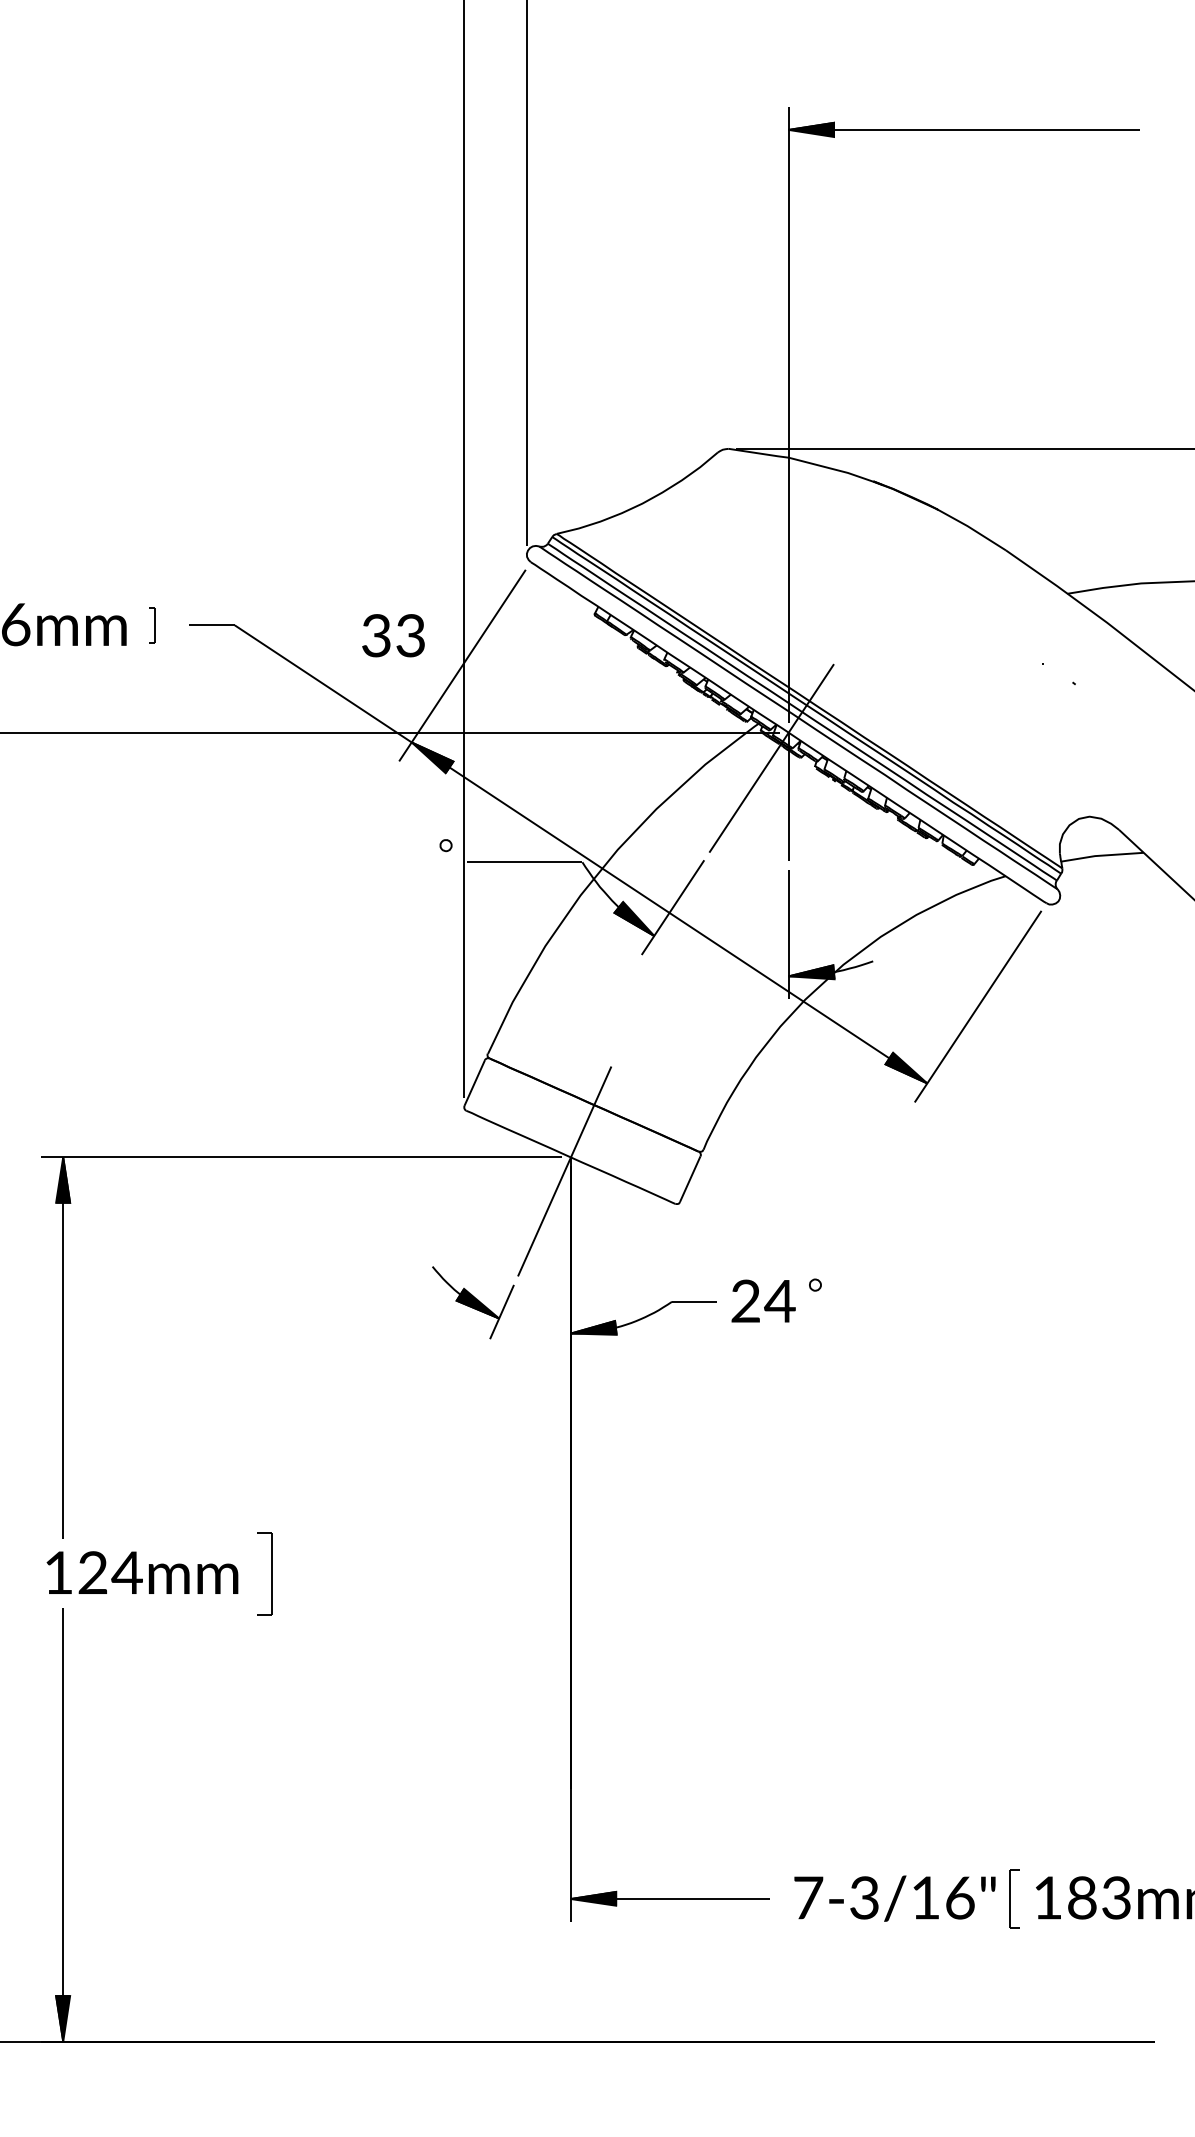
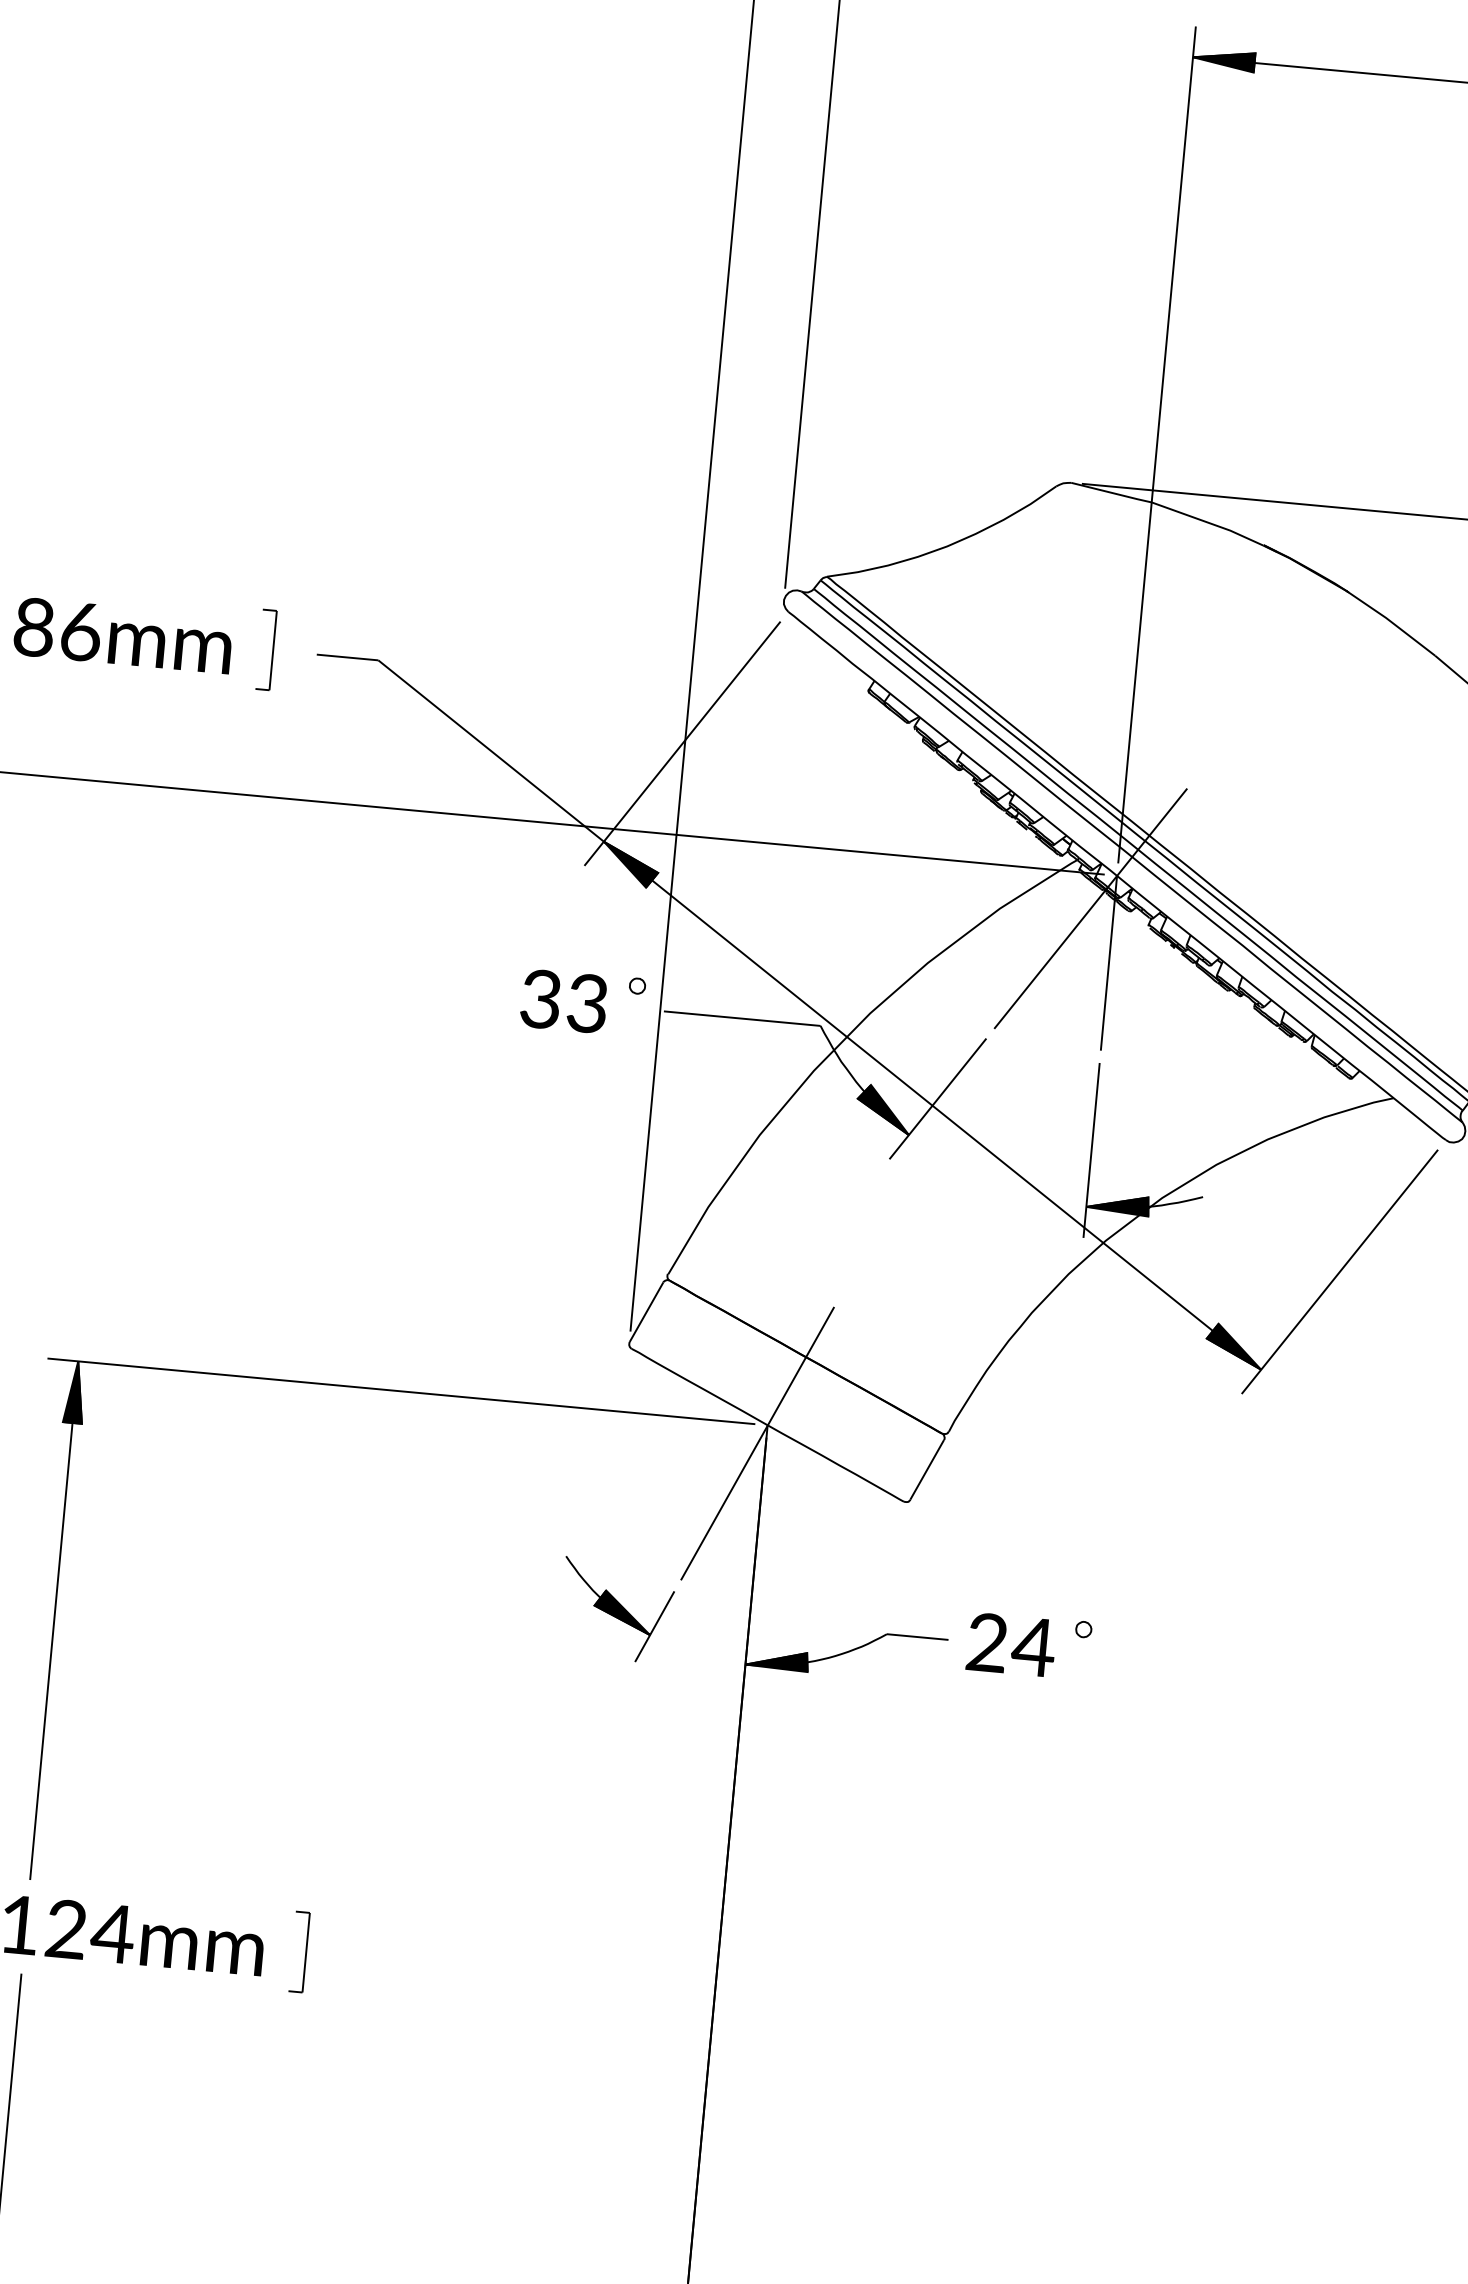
part: (152, 625) -> (266, 650), size x1.67
text: (393, 635) -> (564, 1001), moved
part: (264, 1573) -> (299, 1951), size x0.71

